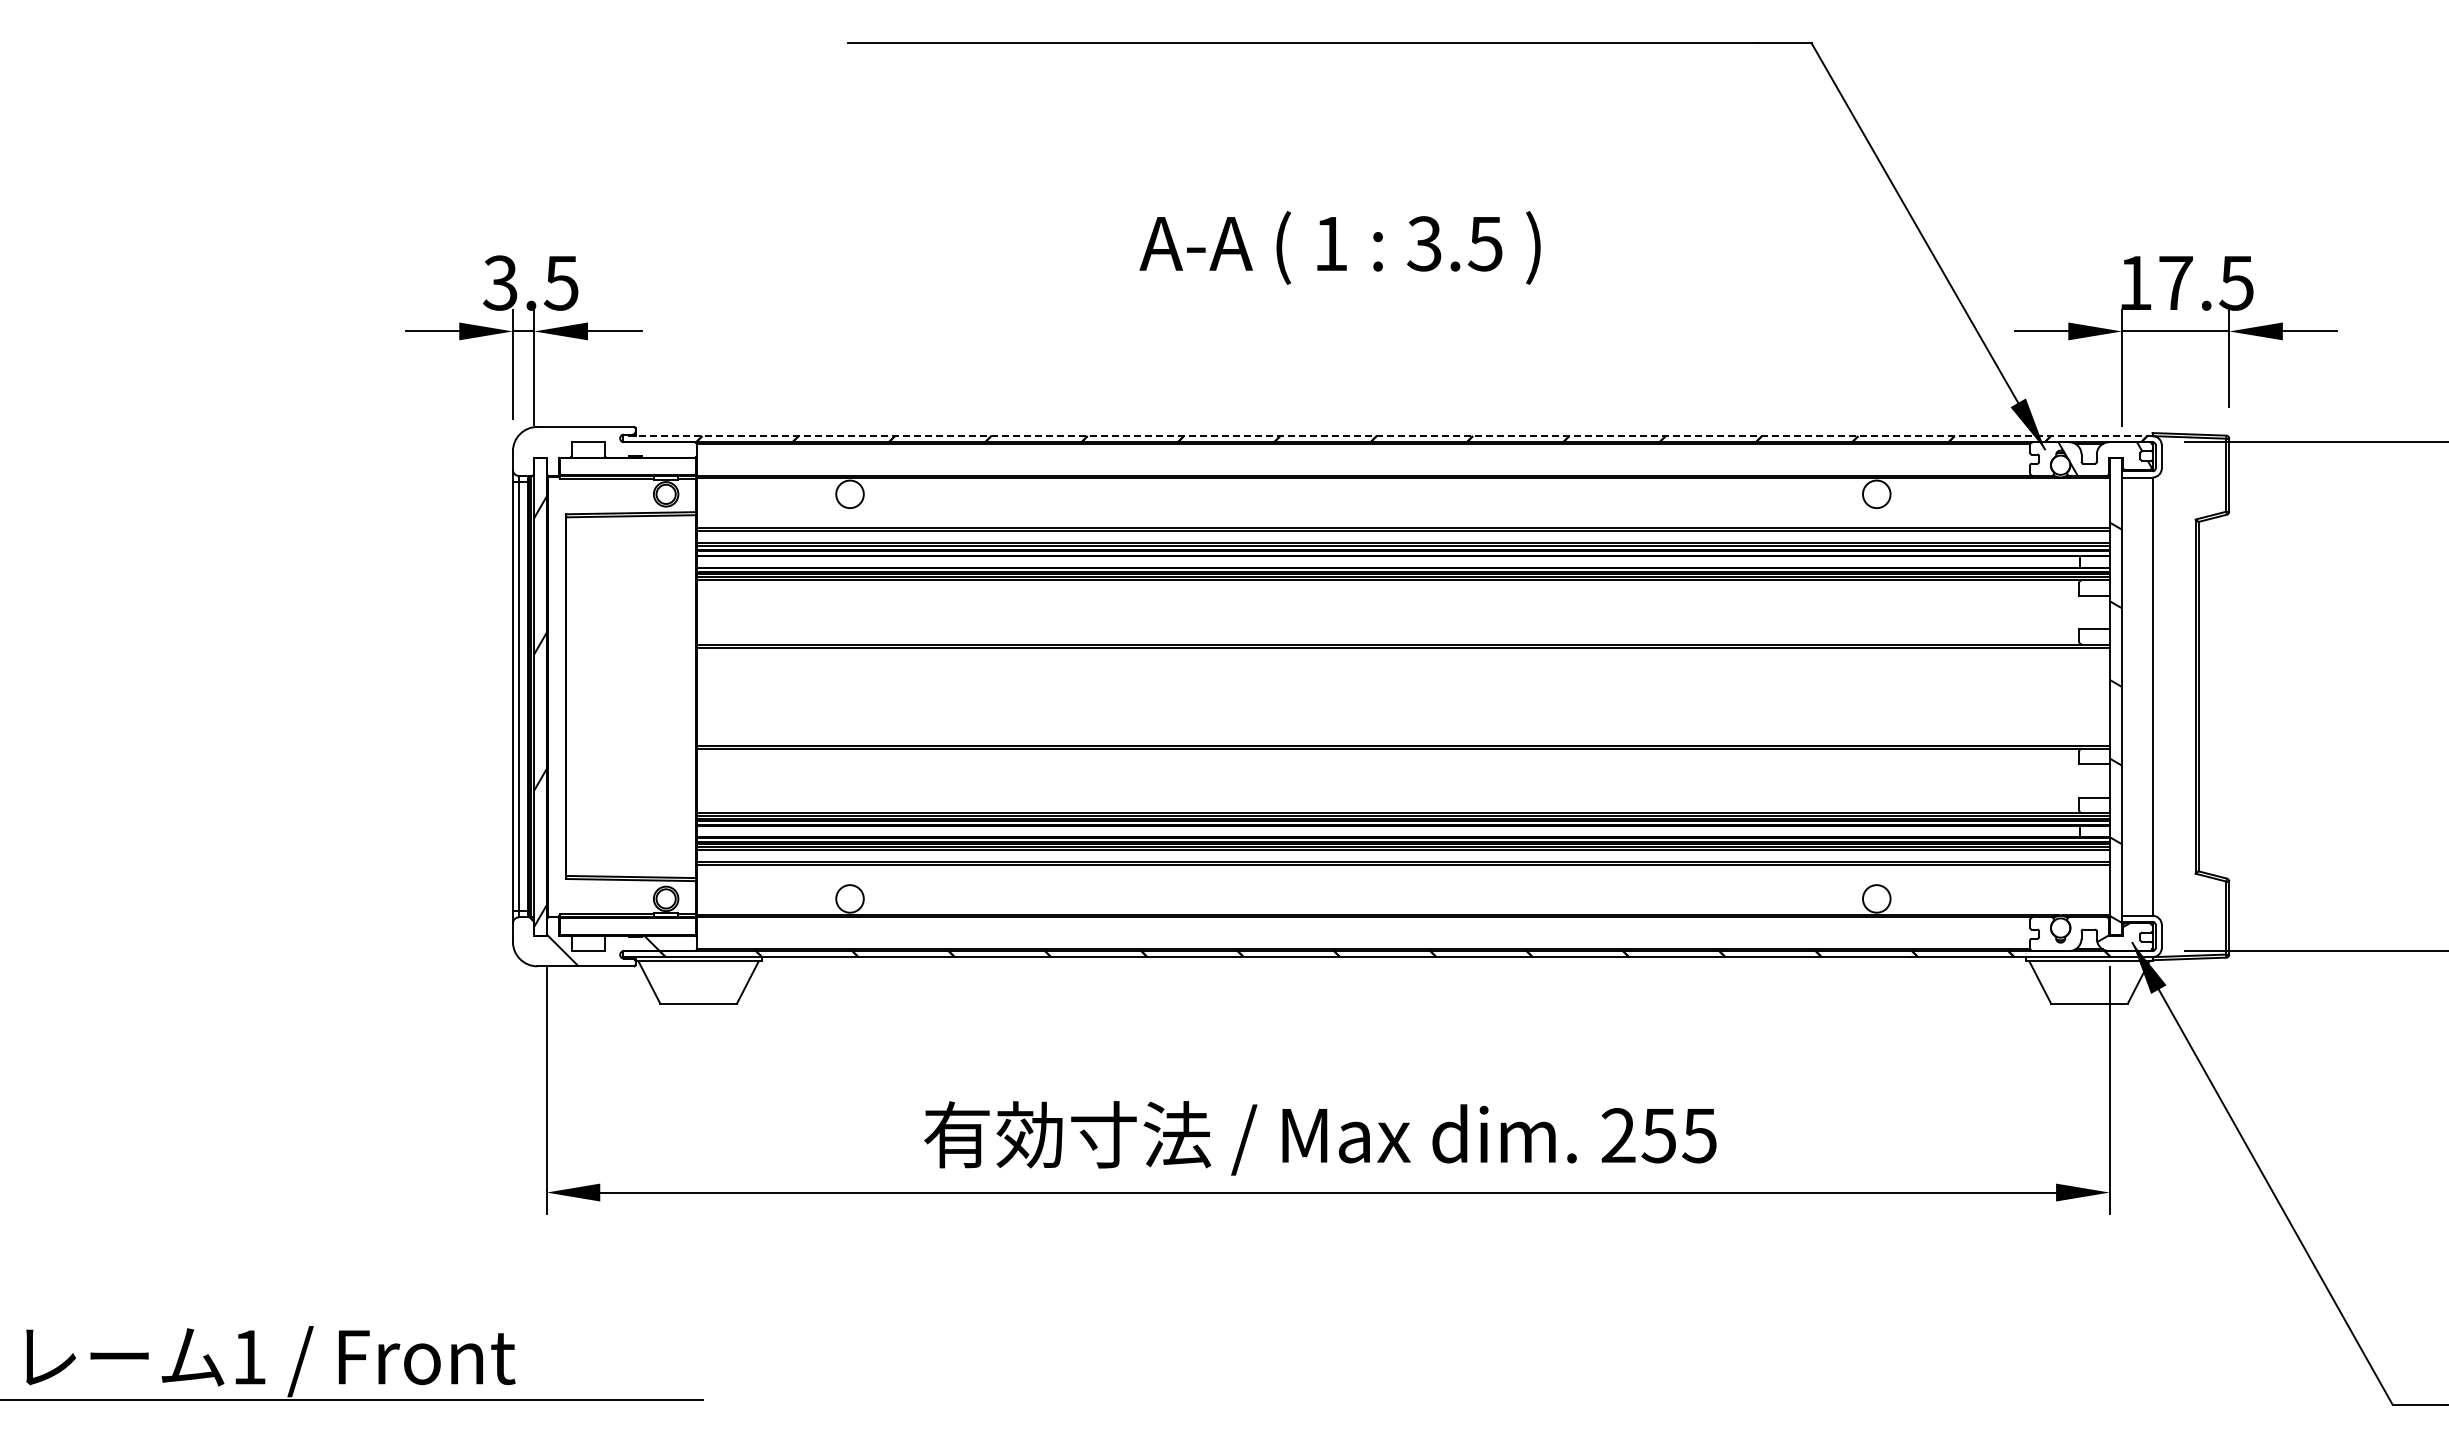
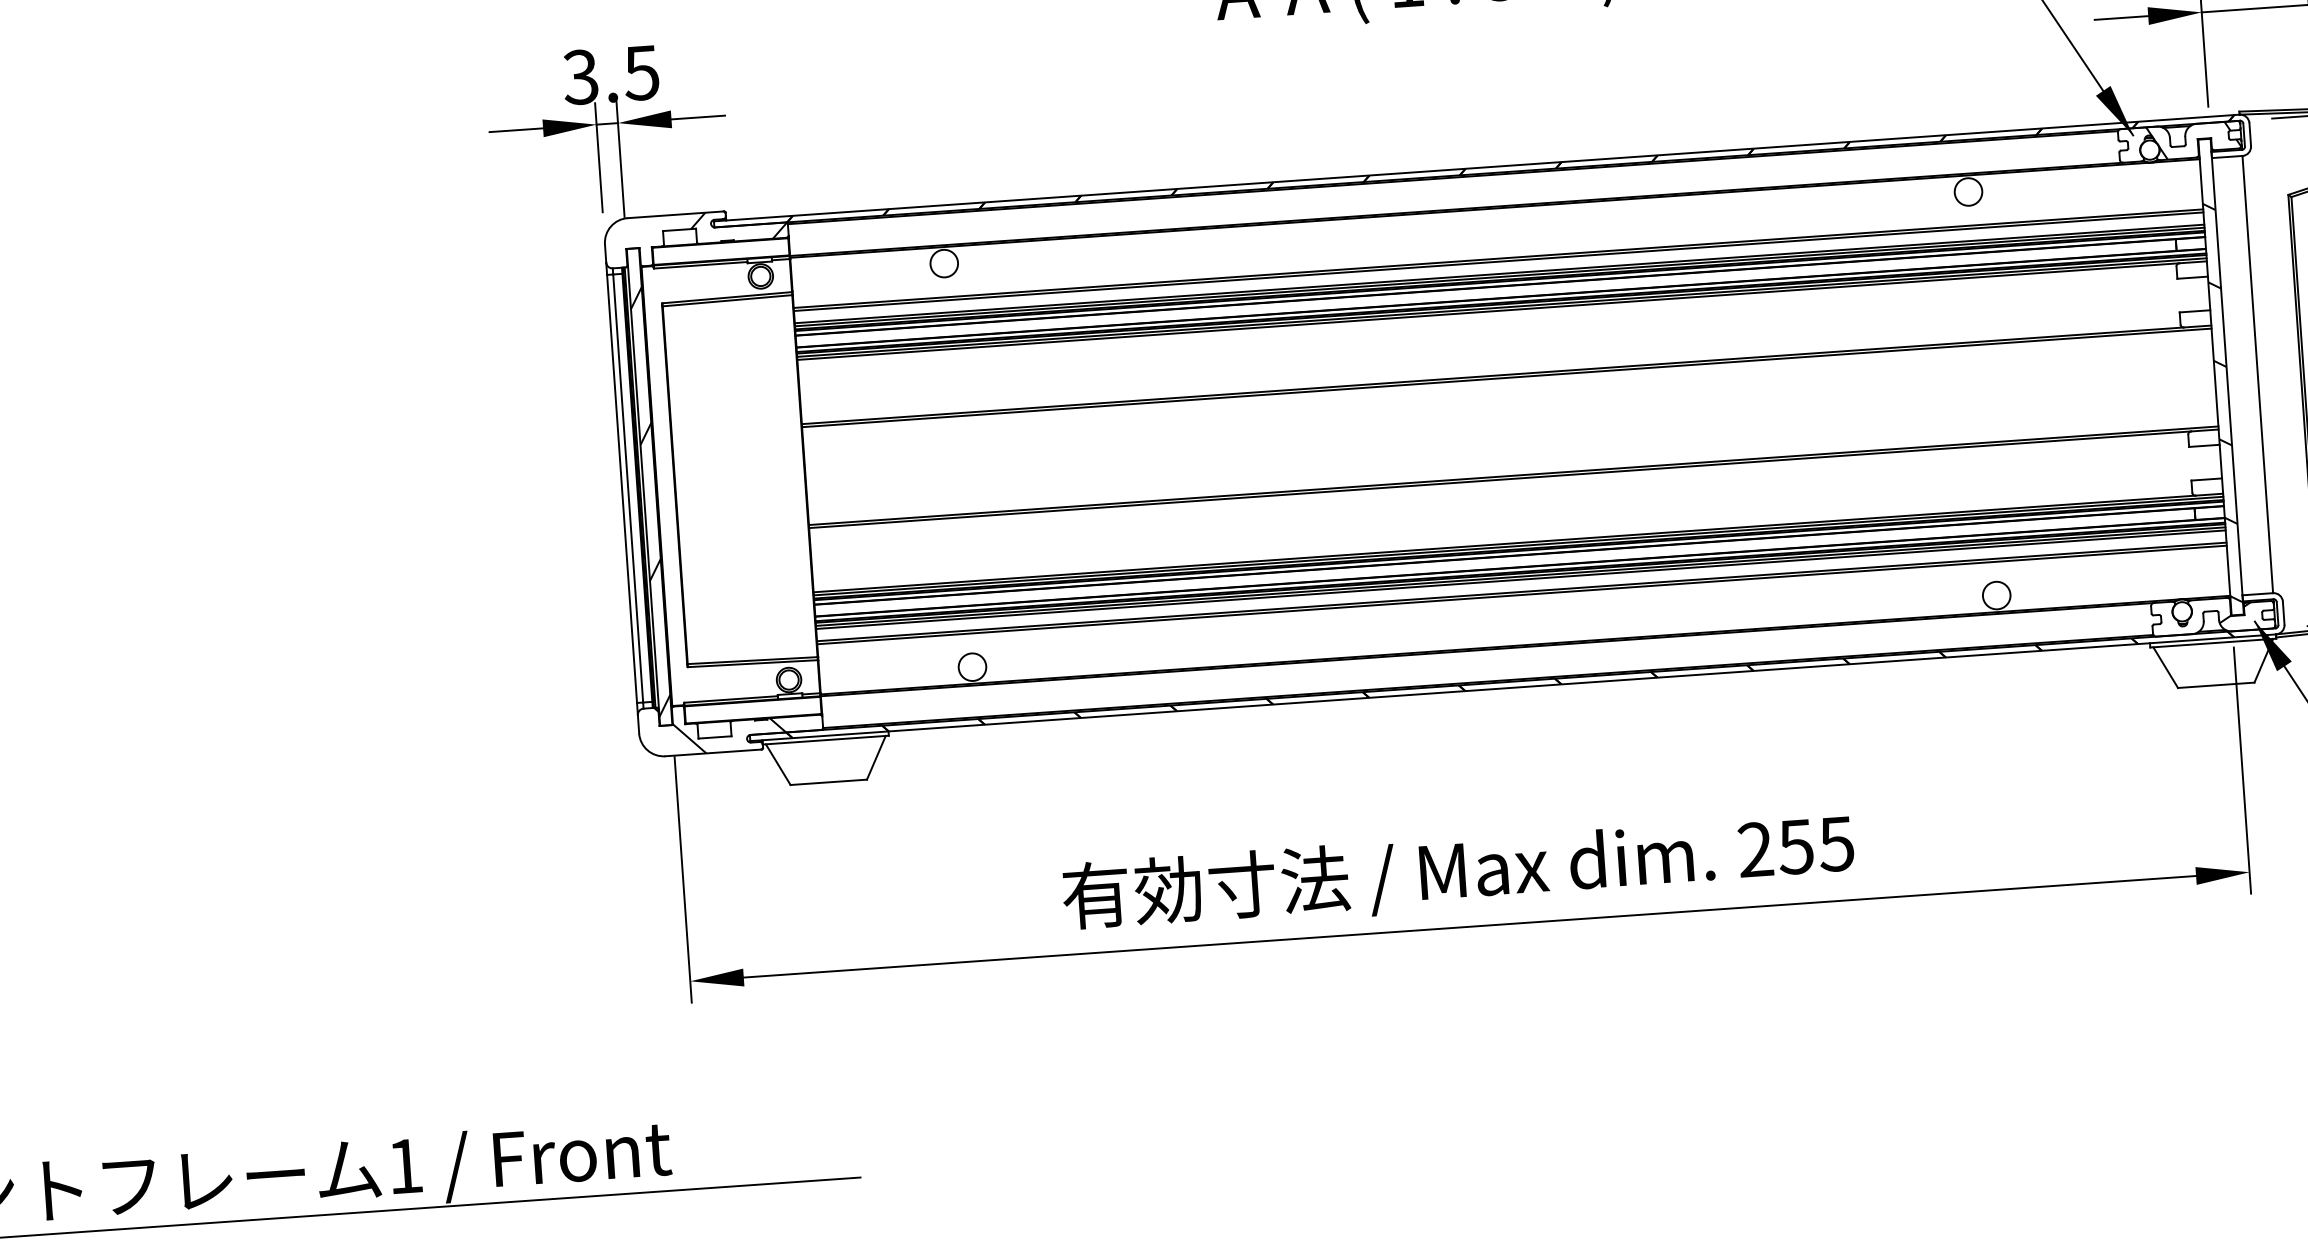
line: (1387, 436) -> (1476, 168), dashed -> solid
hatch: (647, 441) -> (738, 225), added

